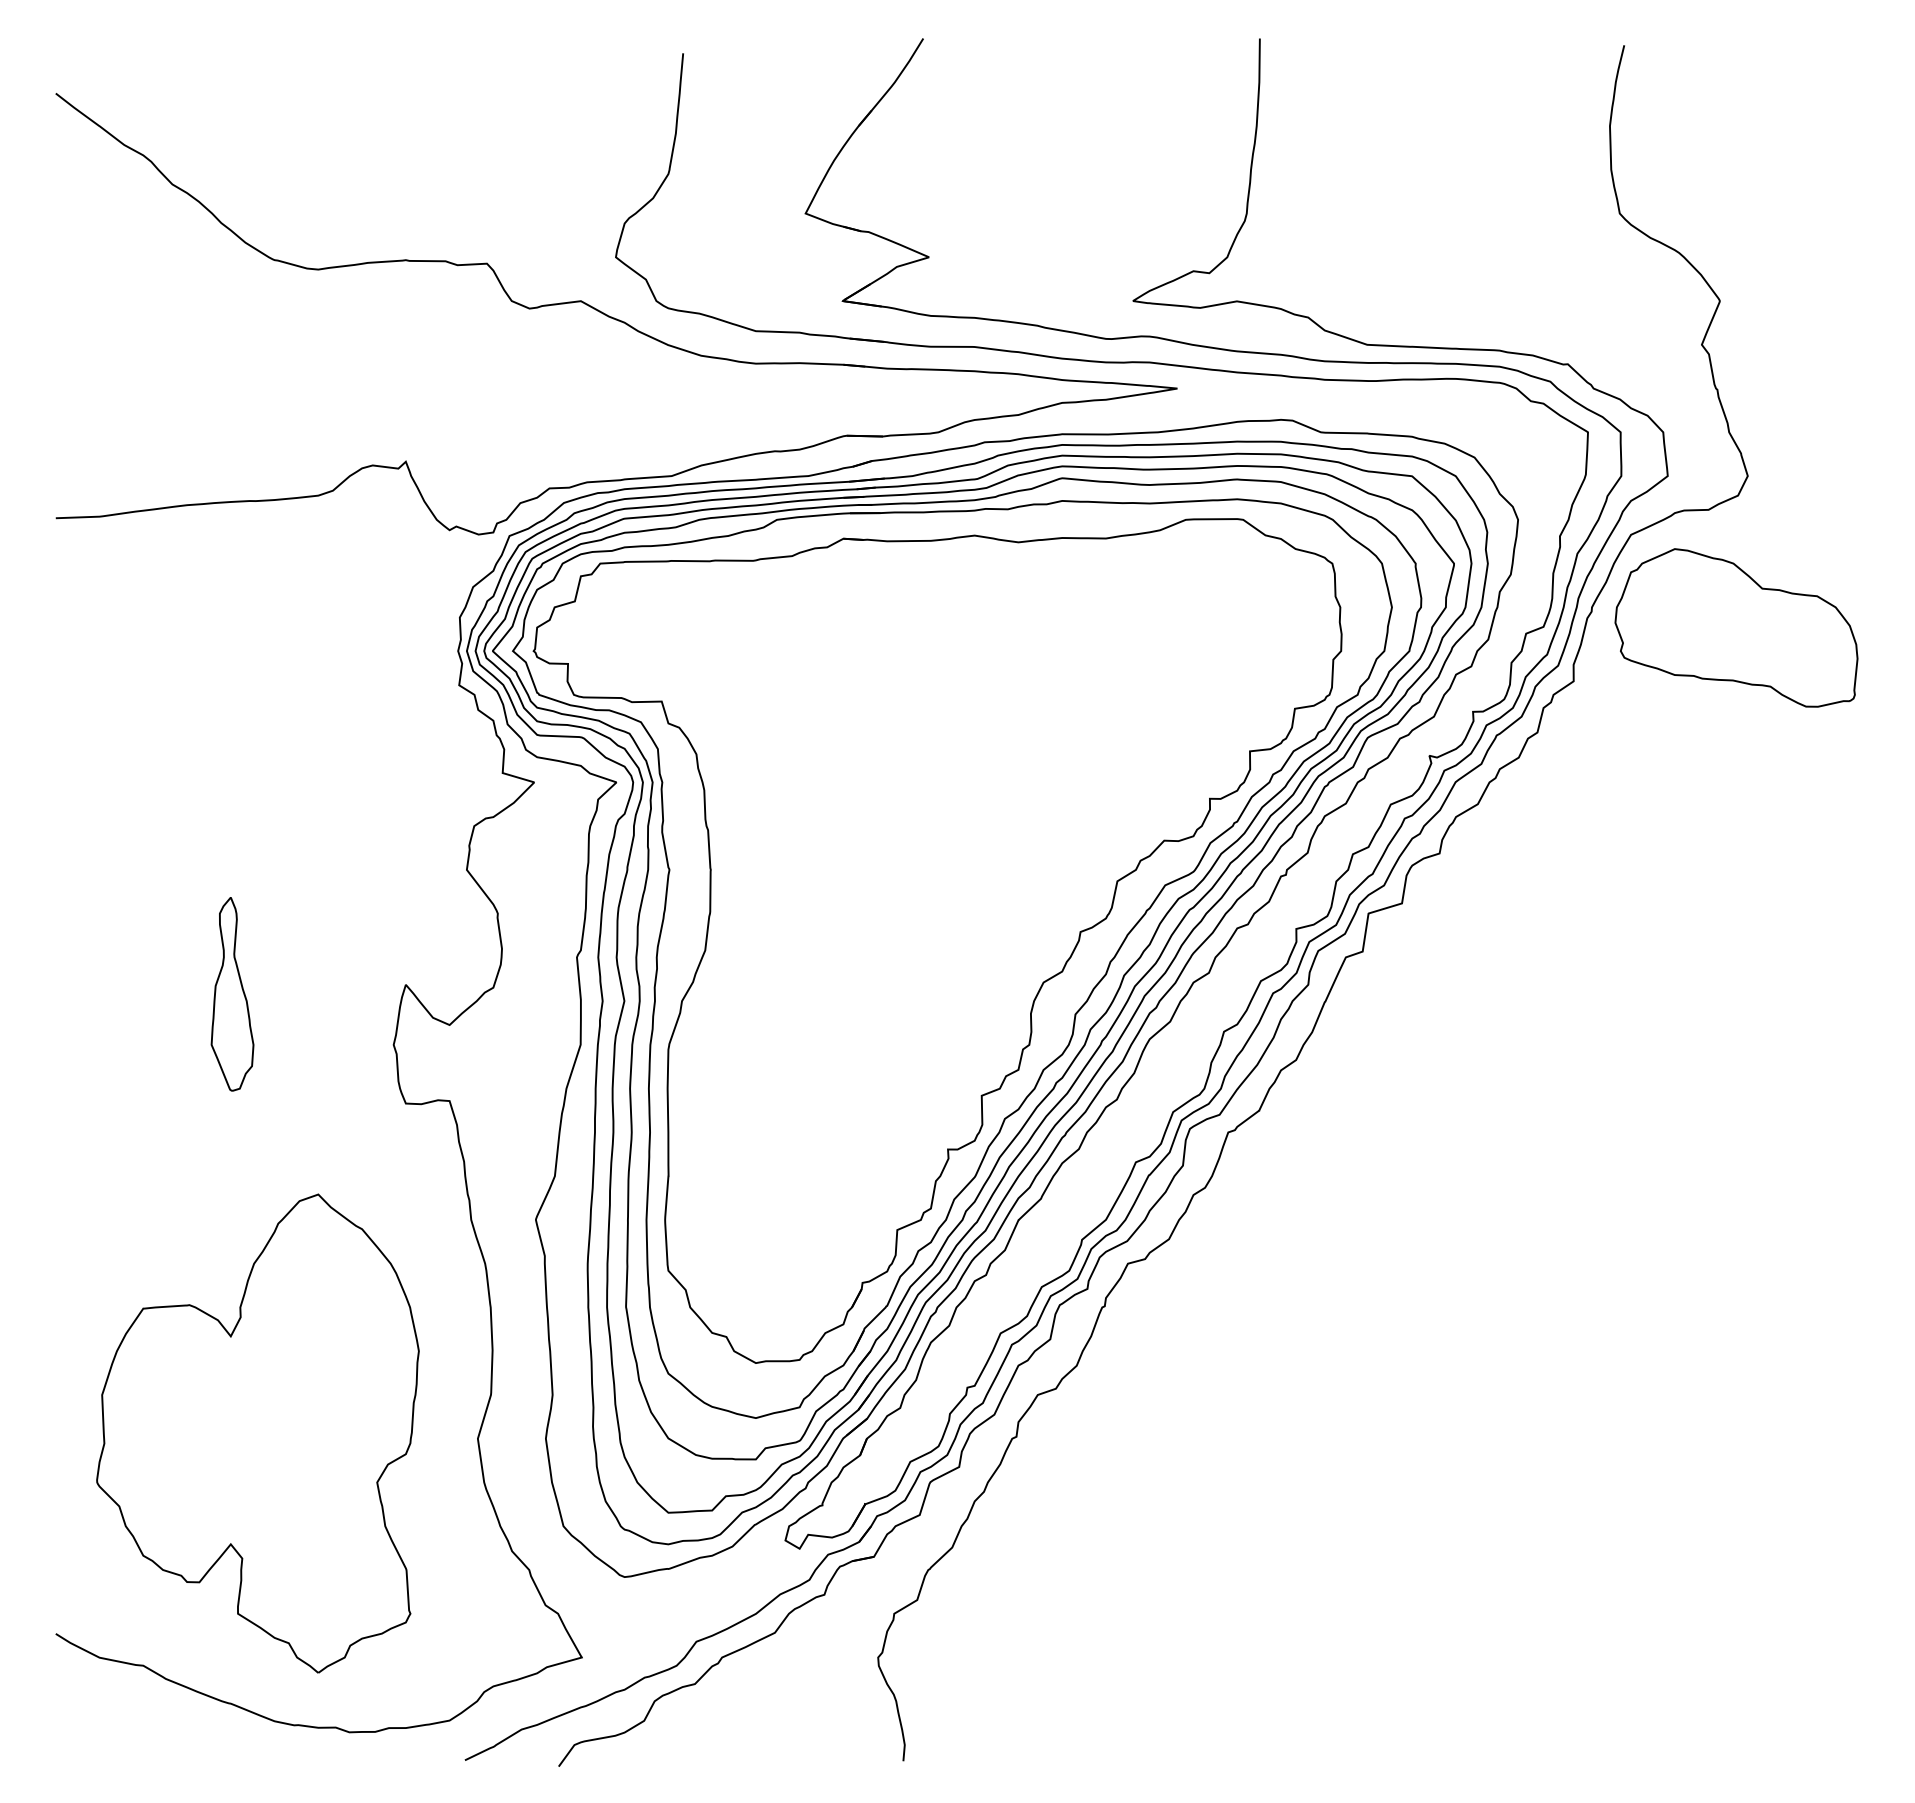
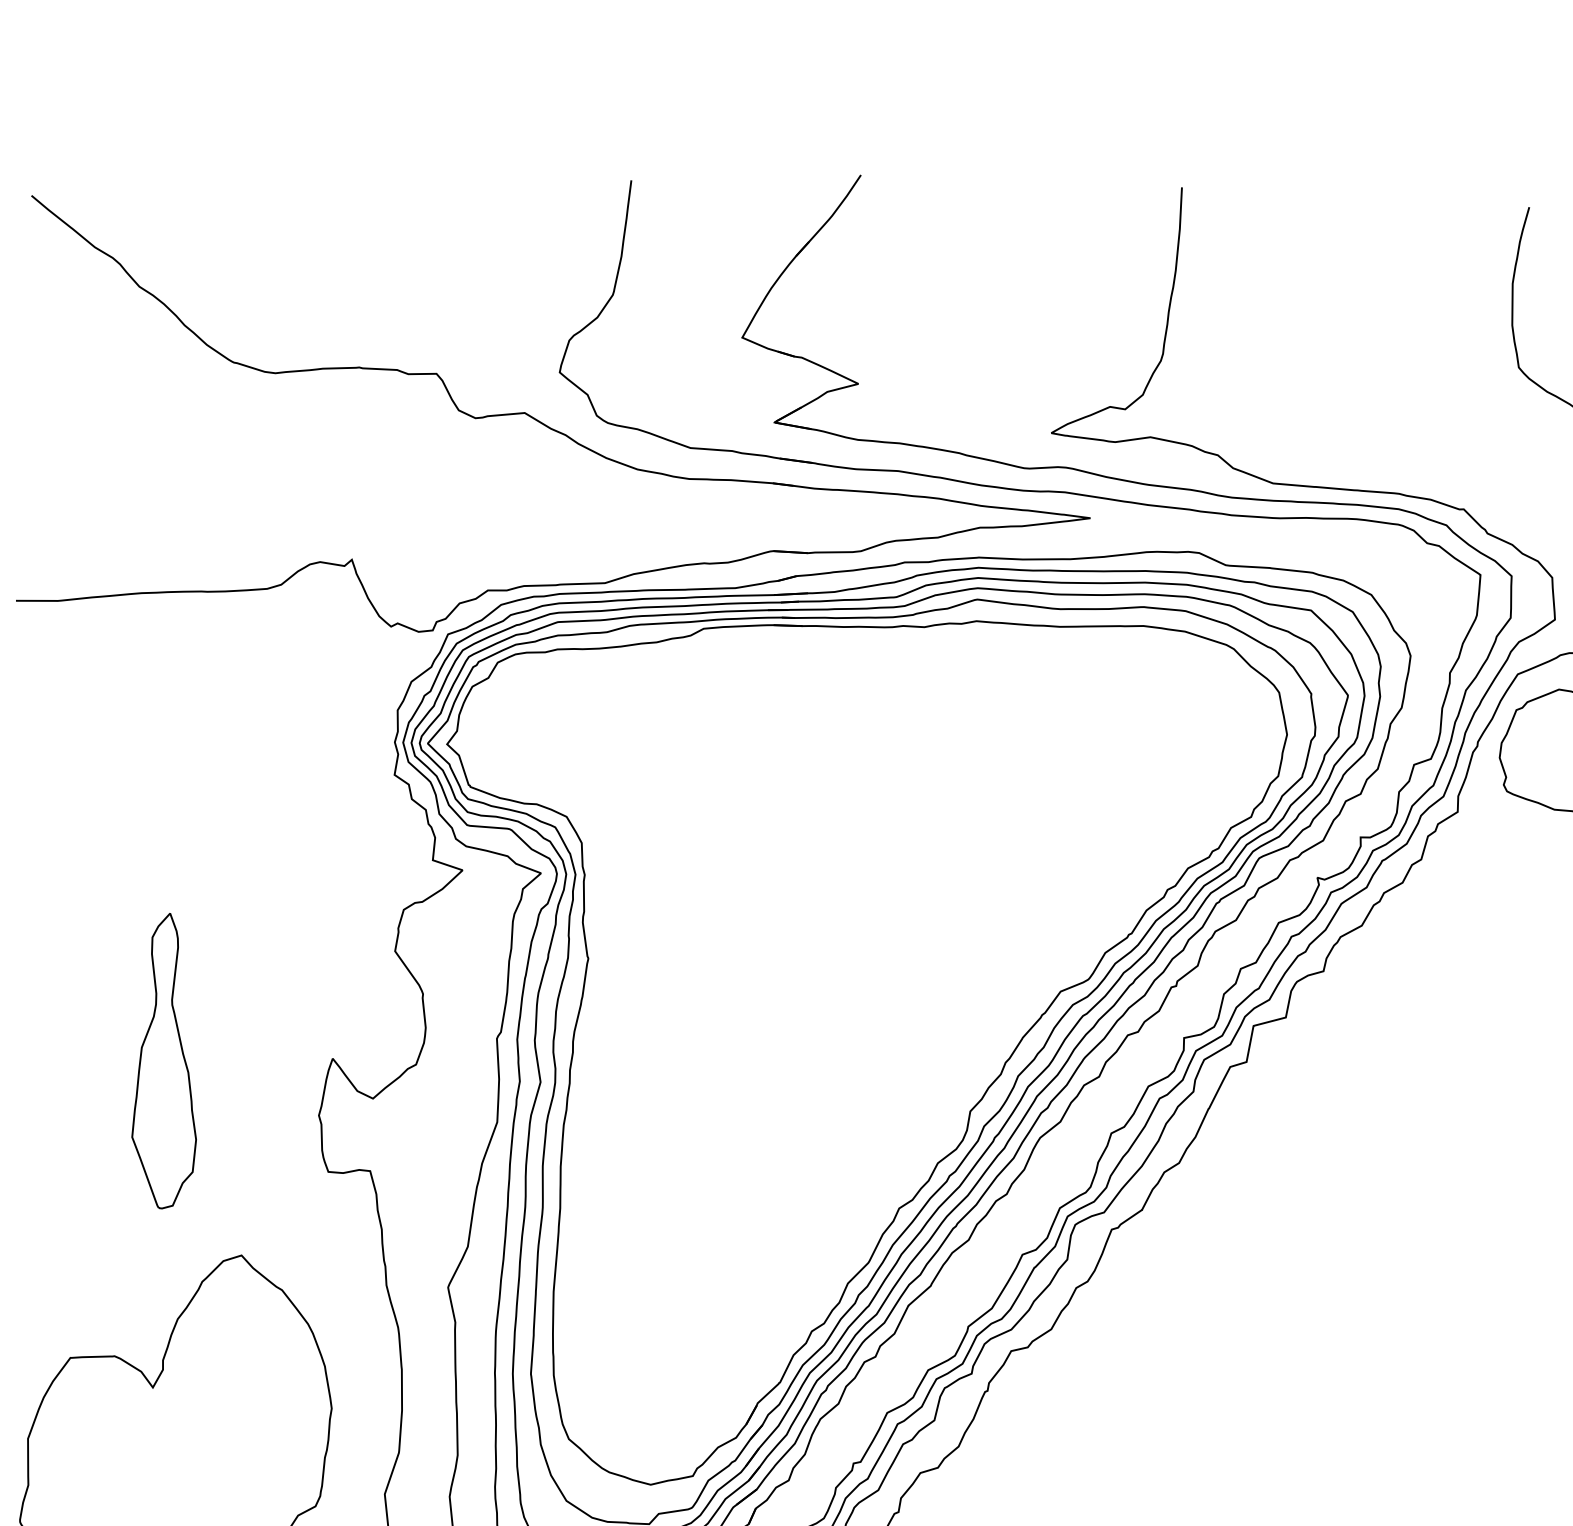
part: (937, 940) -> (841, 1035), removed
part: (232, 994) -> (167, 1061), size x1.6

